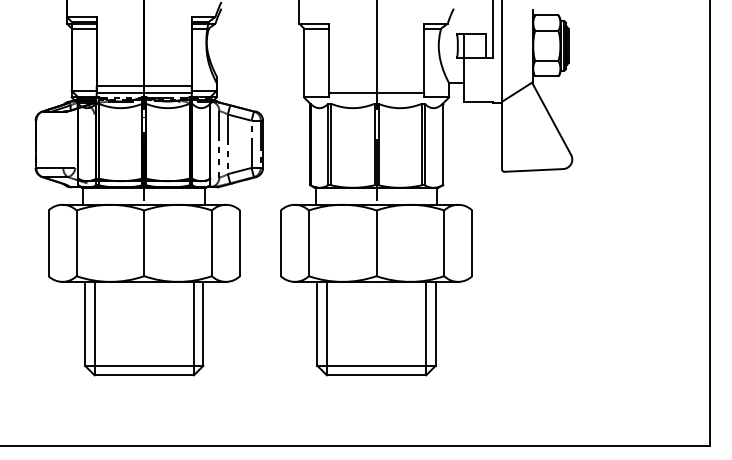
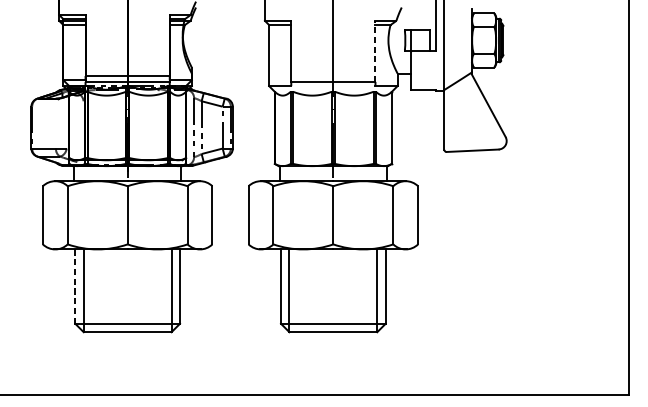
line: (424, 57) -> (375, 50), solid -> dashed
line: (85, 323) -> (75, 286), solid -> dashed

